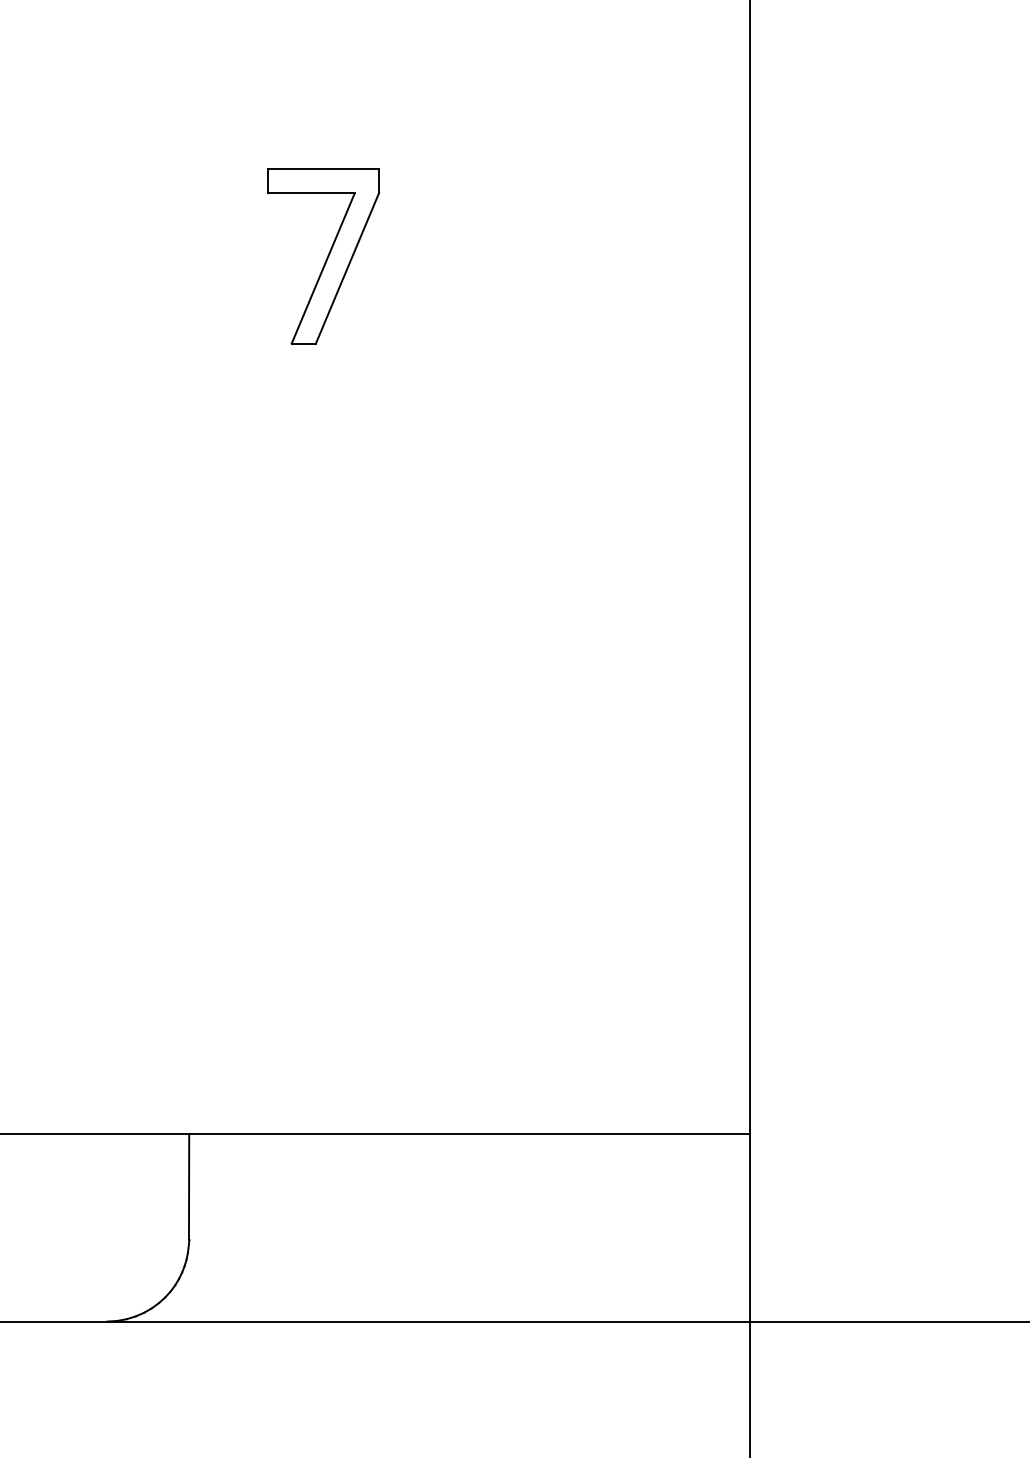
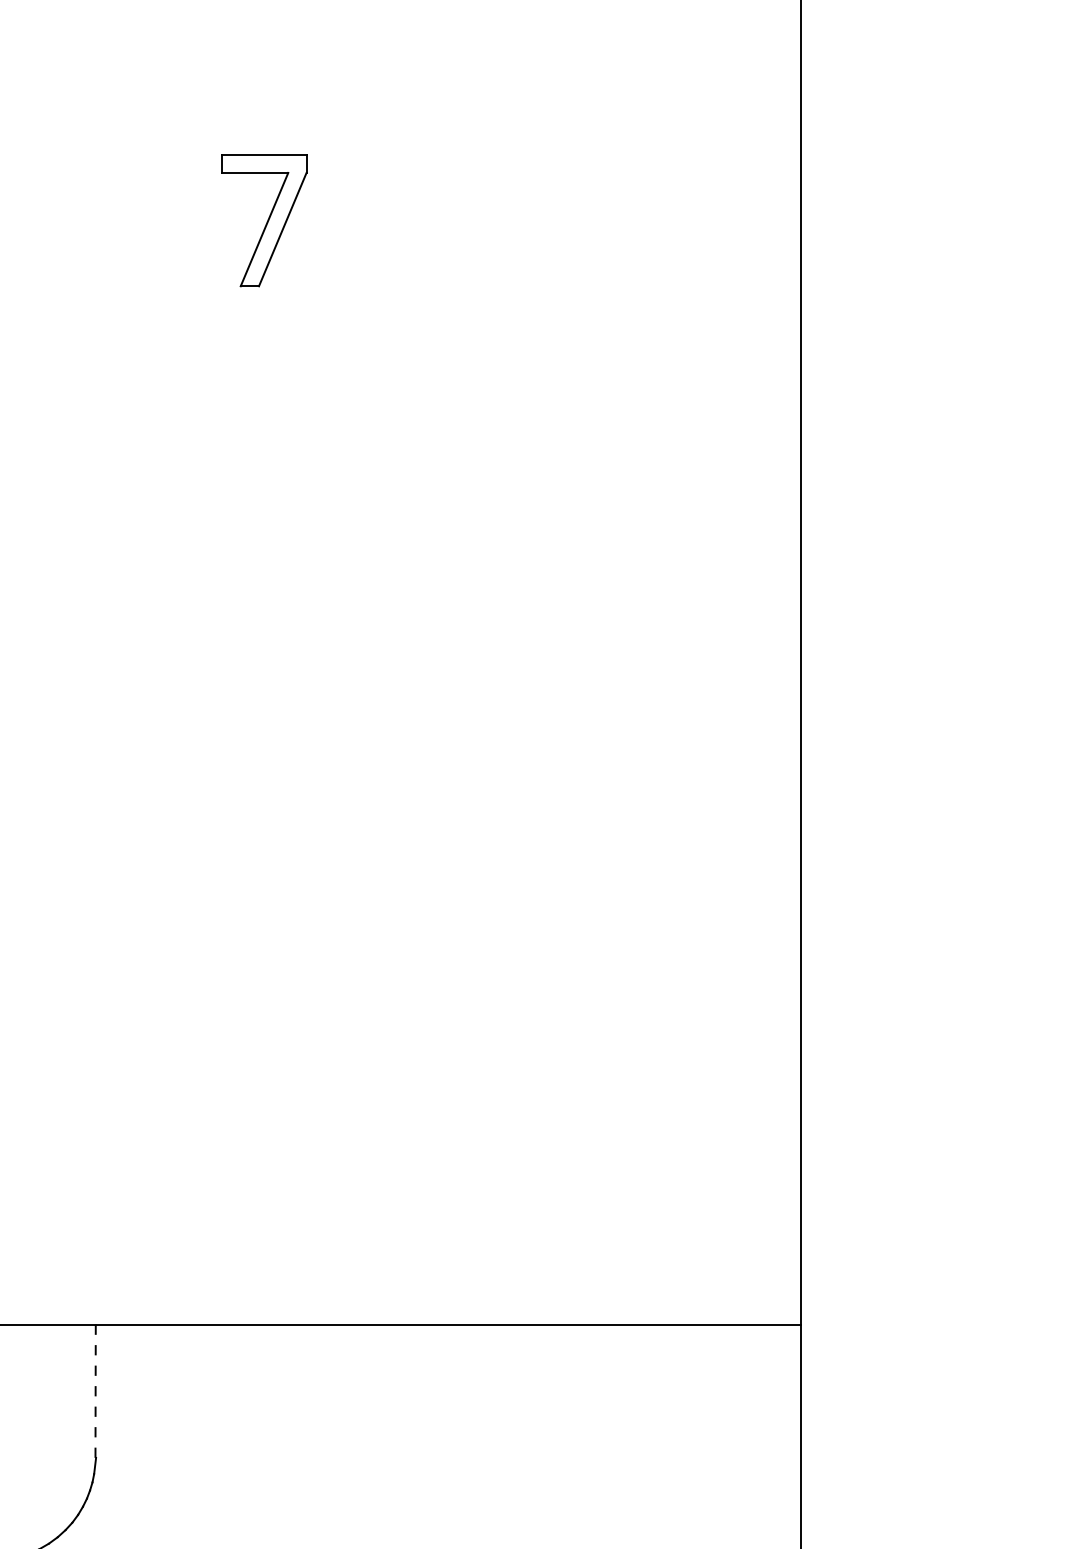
part: (323, 256) -> (264, 220), size x0.6
line: (189, 1187) -> (96, 1391), solid -> dashed

